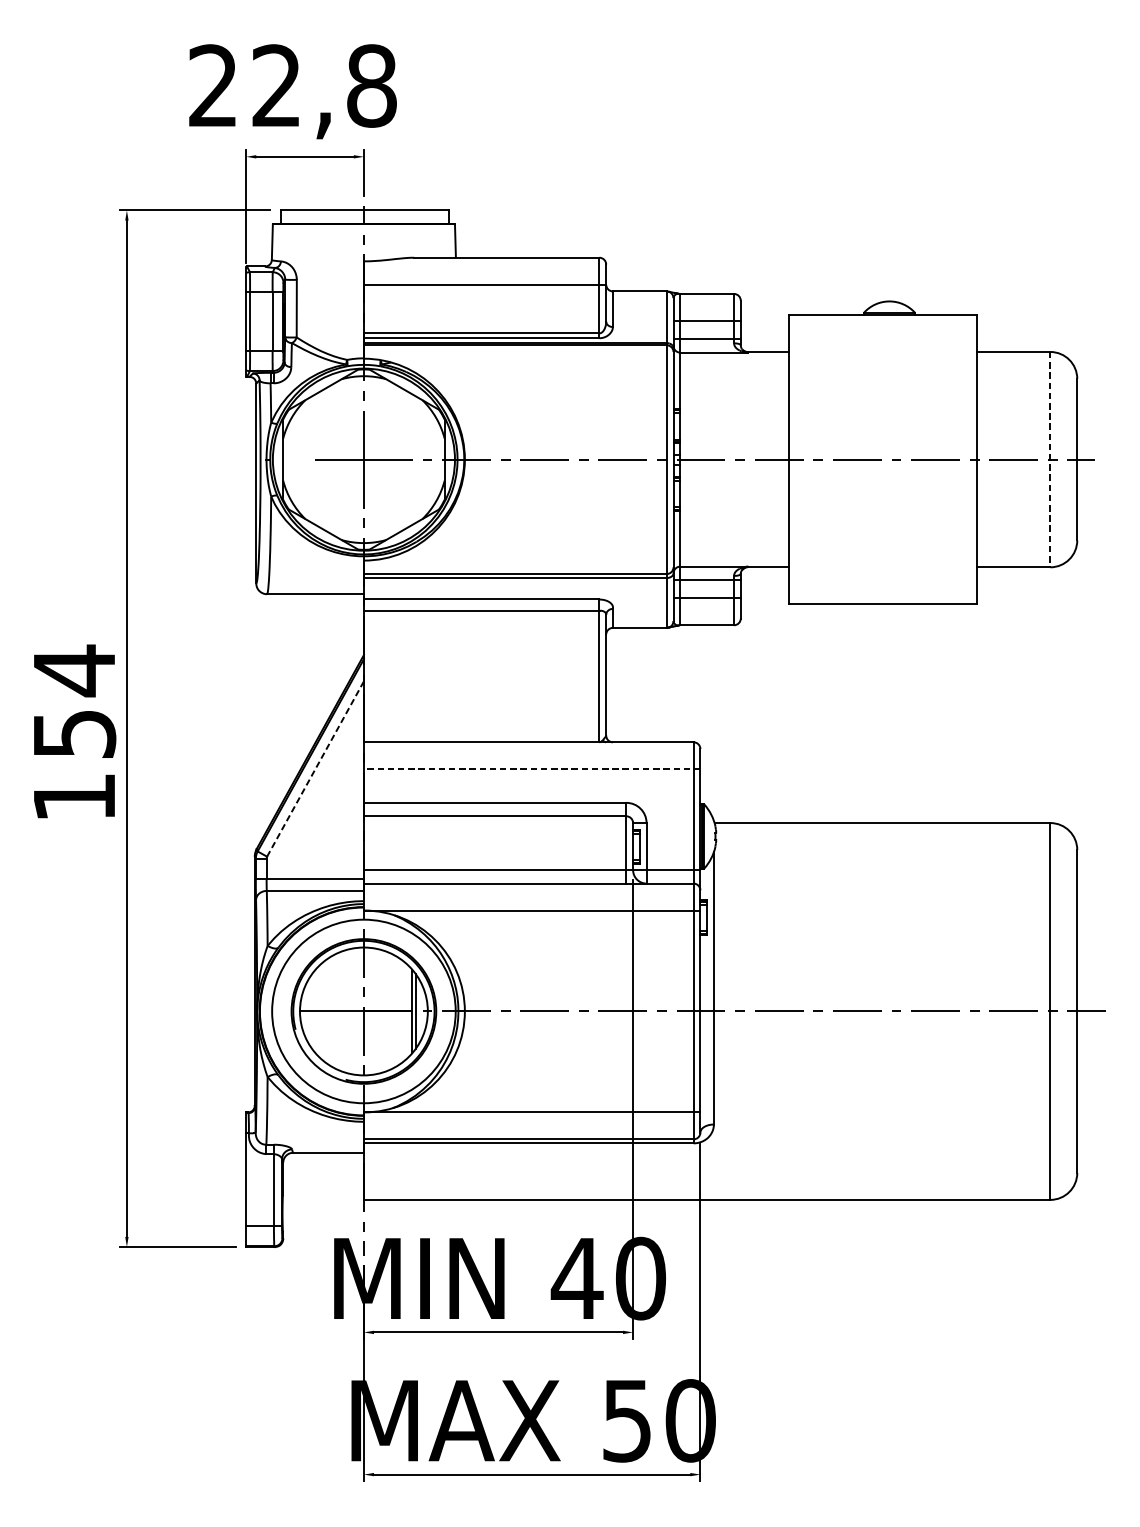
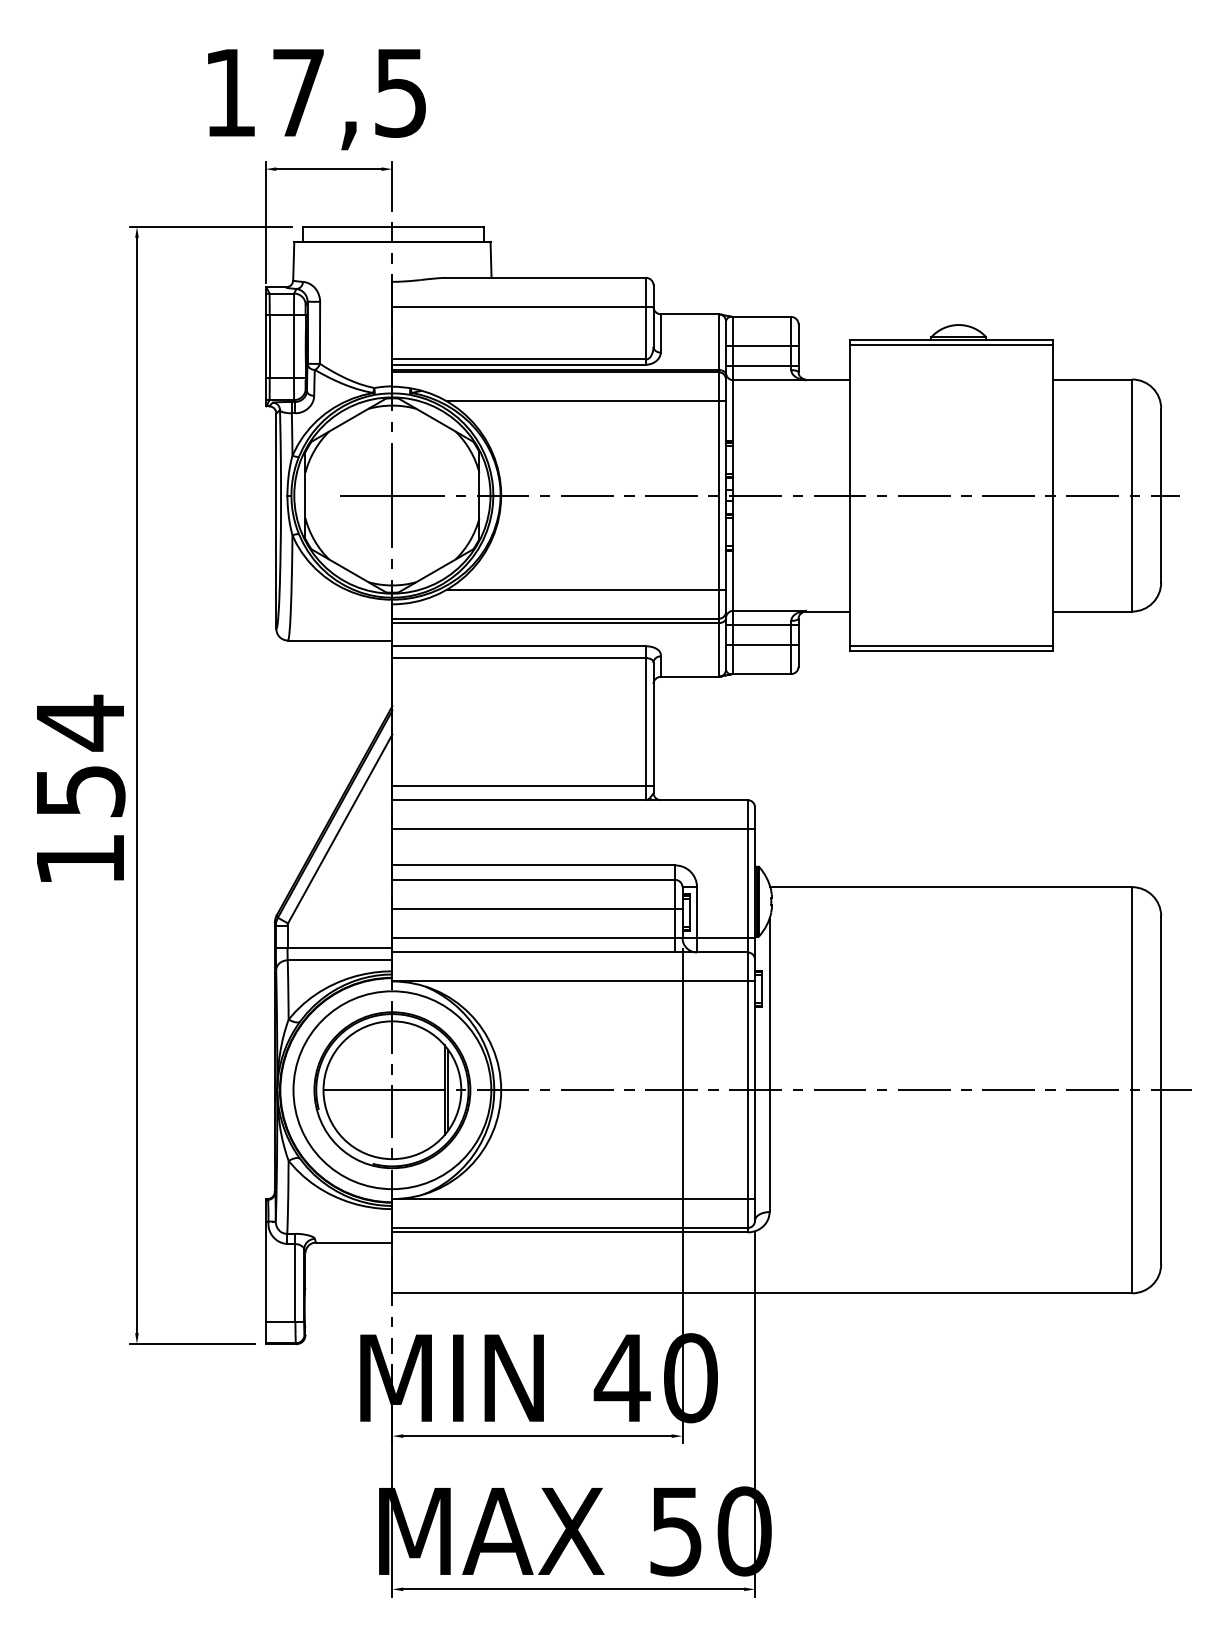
text: (292, 85) -> (315, 92), 22,8 -> 17,5
line: (882, 319) -> (951, 344), added
line: (544, 372) -> (586, 401), added
line: (1050, 460) -> (1132, 496), dashed -> solid
line: (544, 546) -> (586, 589), added
line: (882, 599) -> (951, 646), added
line: (484, 728) -> (522, 785), added
line: (315, 768) -> (340, 828), dashed -> solid
line: (531, 769) -> (573, 829), dashed -> solid
line: (498, 842) -> (537, 908), added

